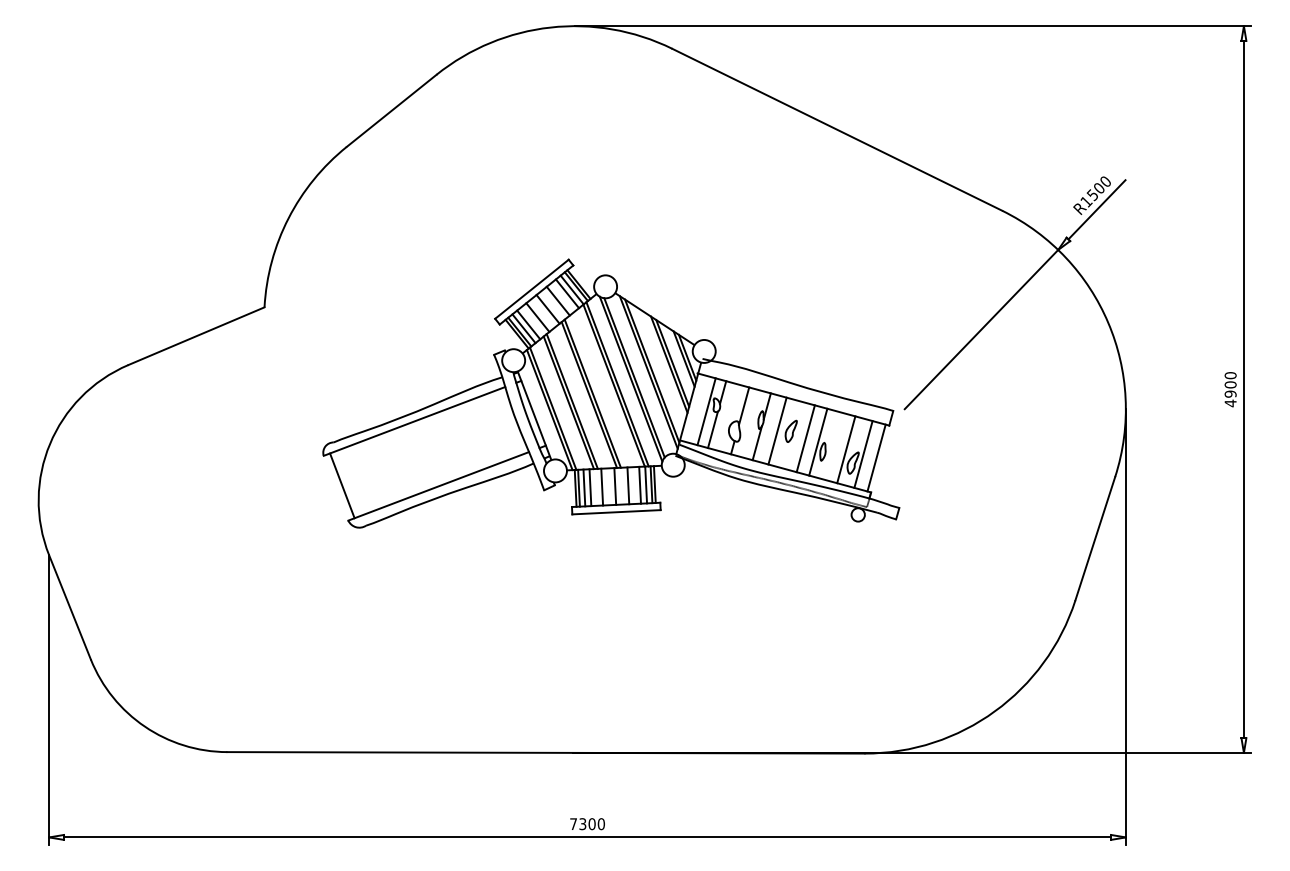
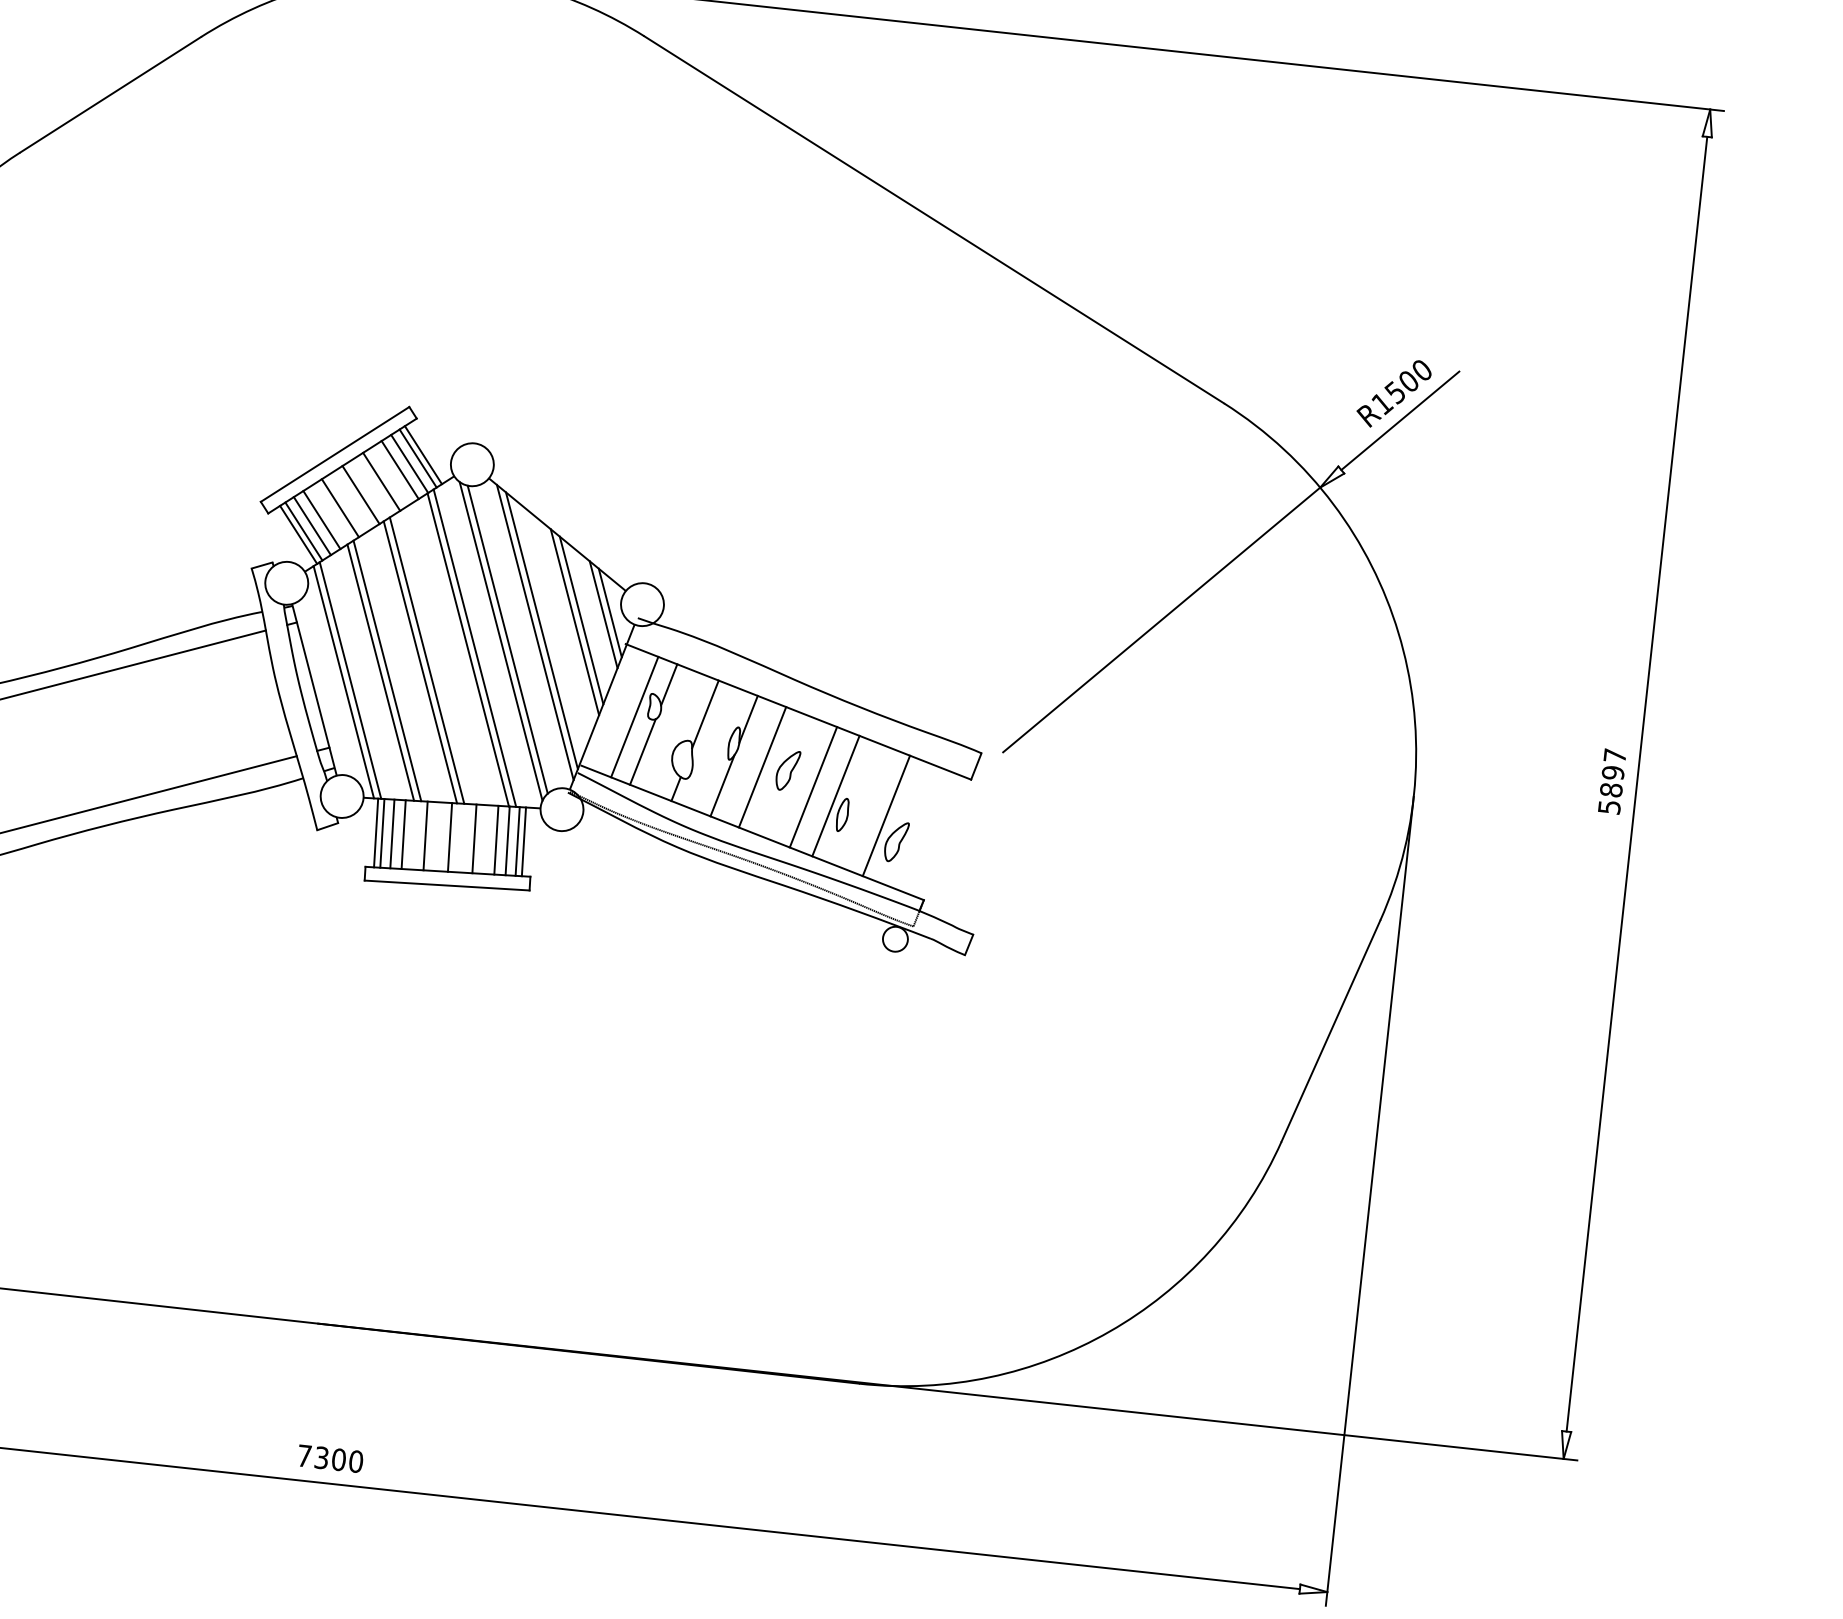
text: (1230, 389) -> (1612, 781), 4900 -> 5897
line: (863, 454) -> (917, 828), removed
line: (876, 457) -> (940, 836), removed

